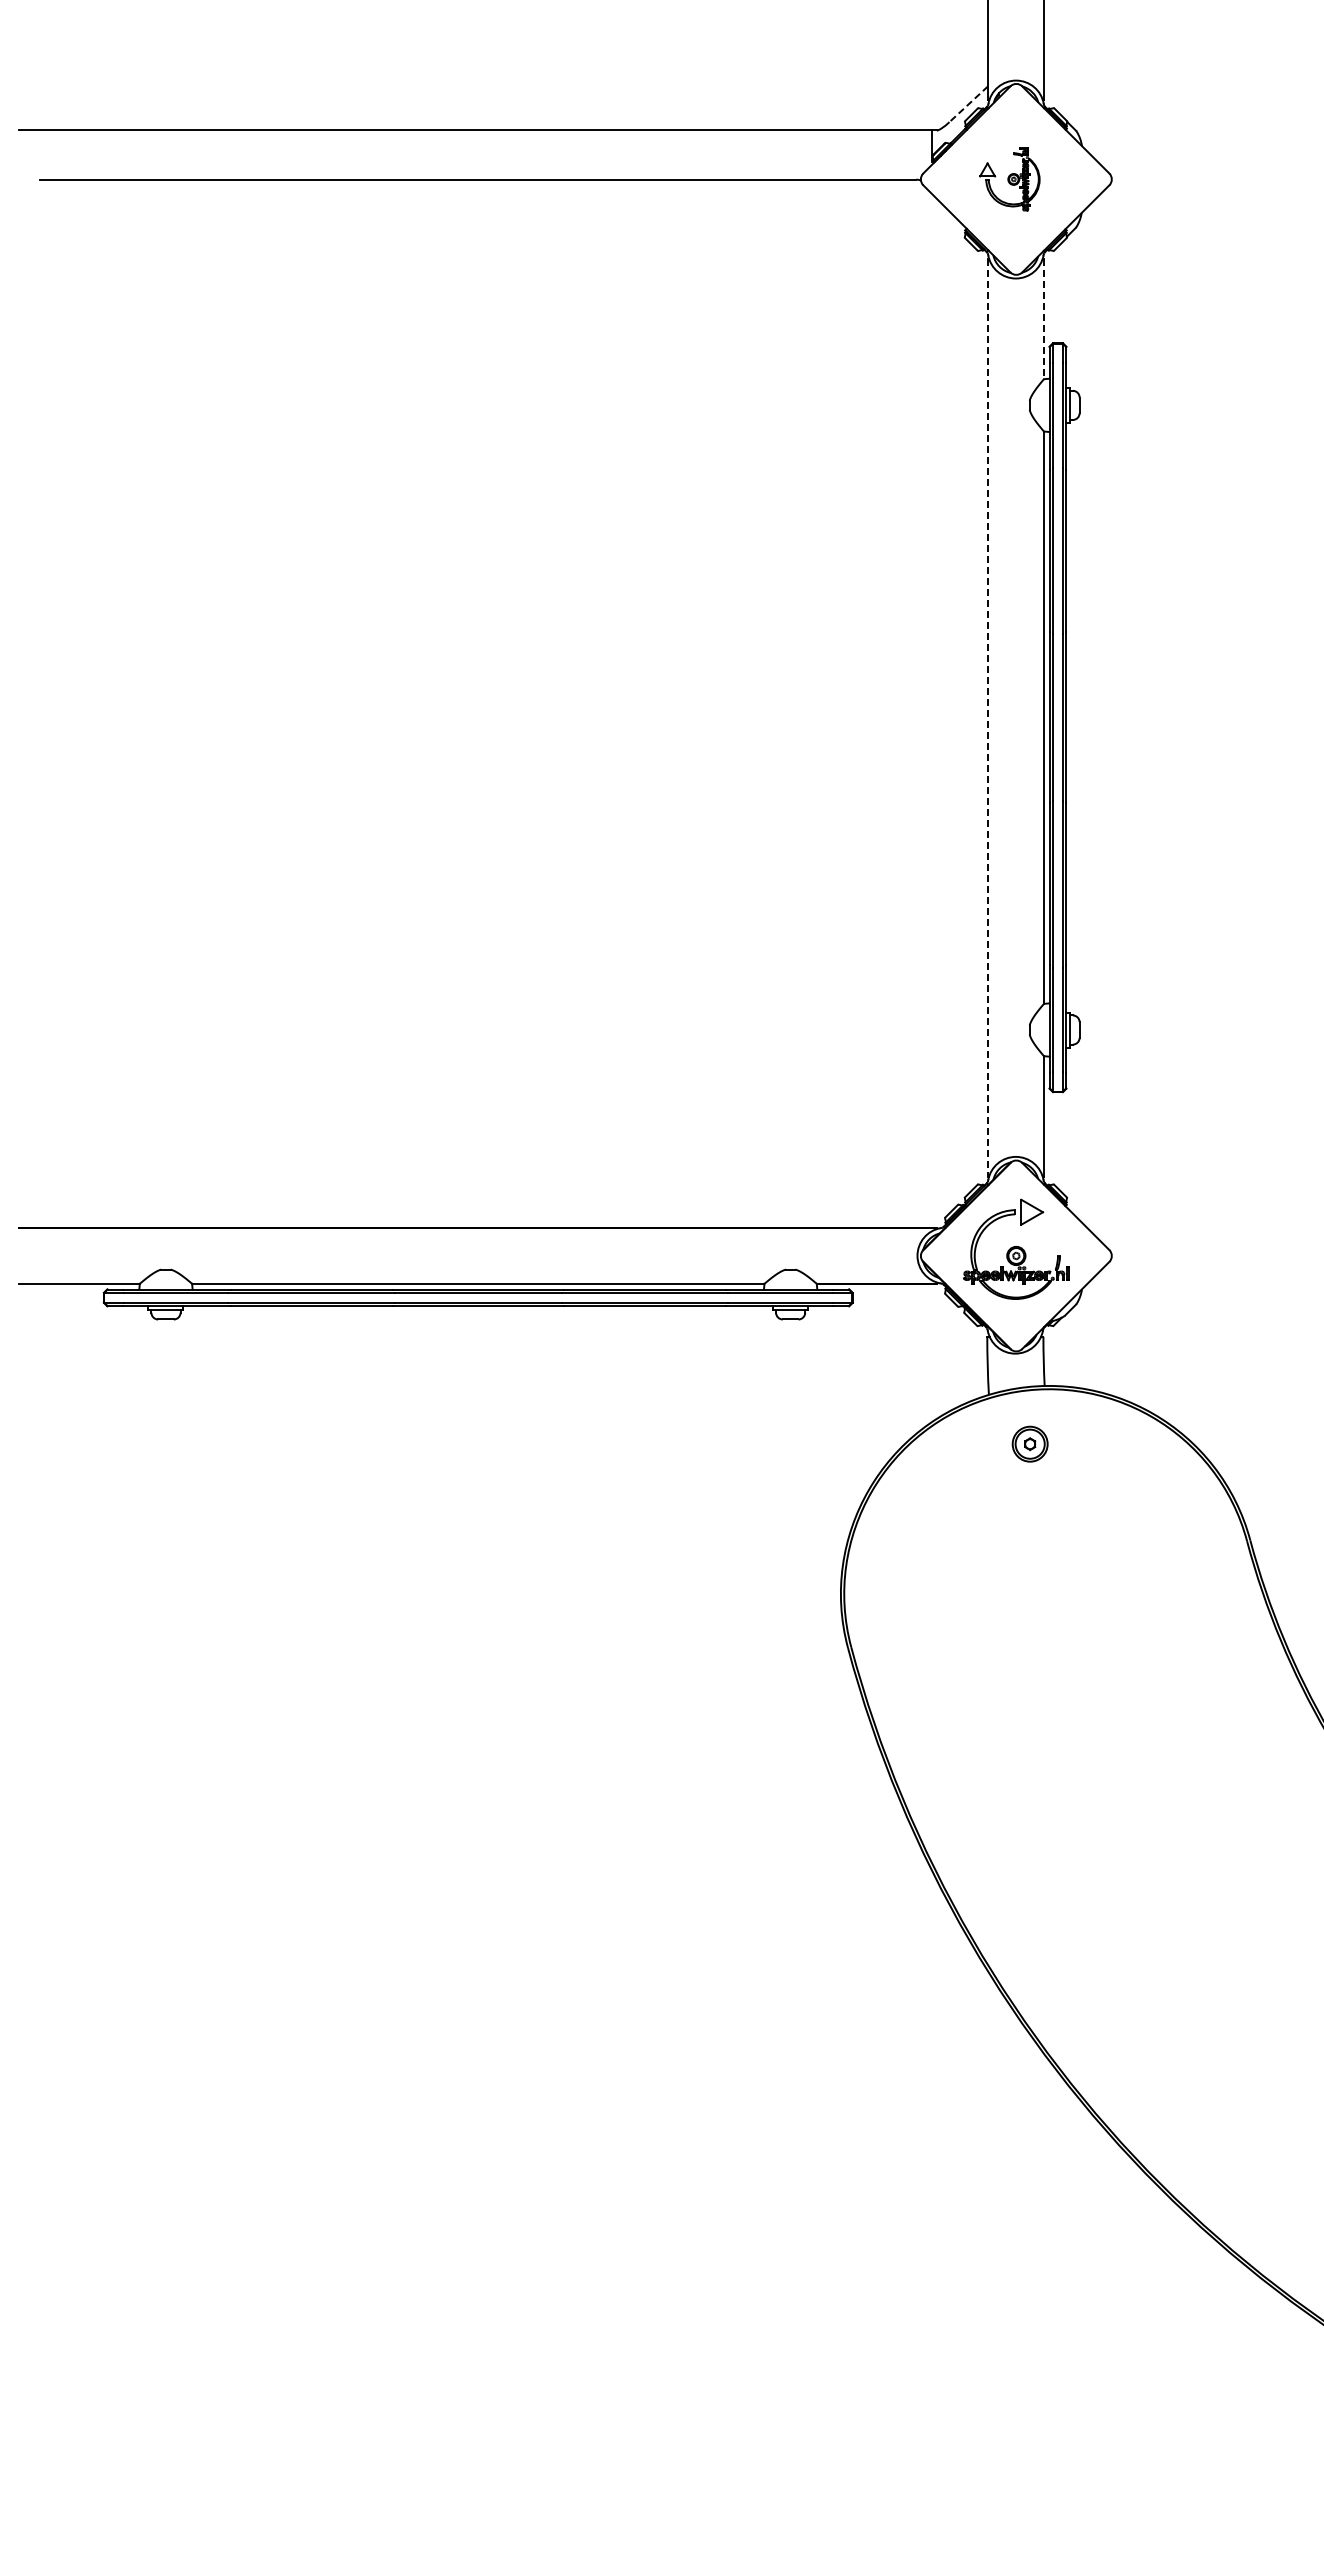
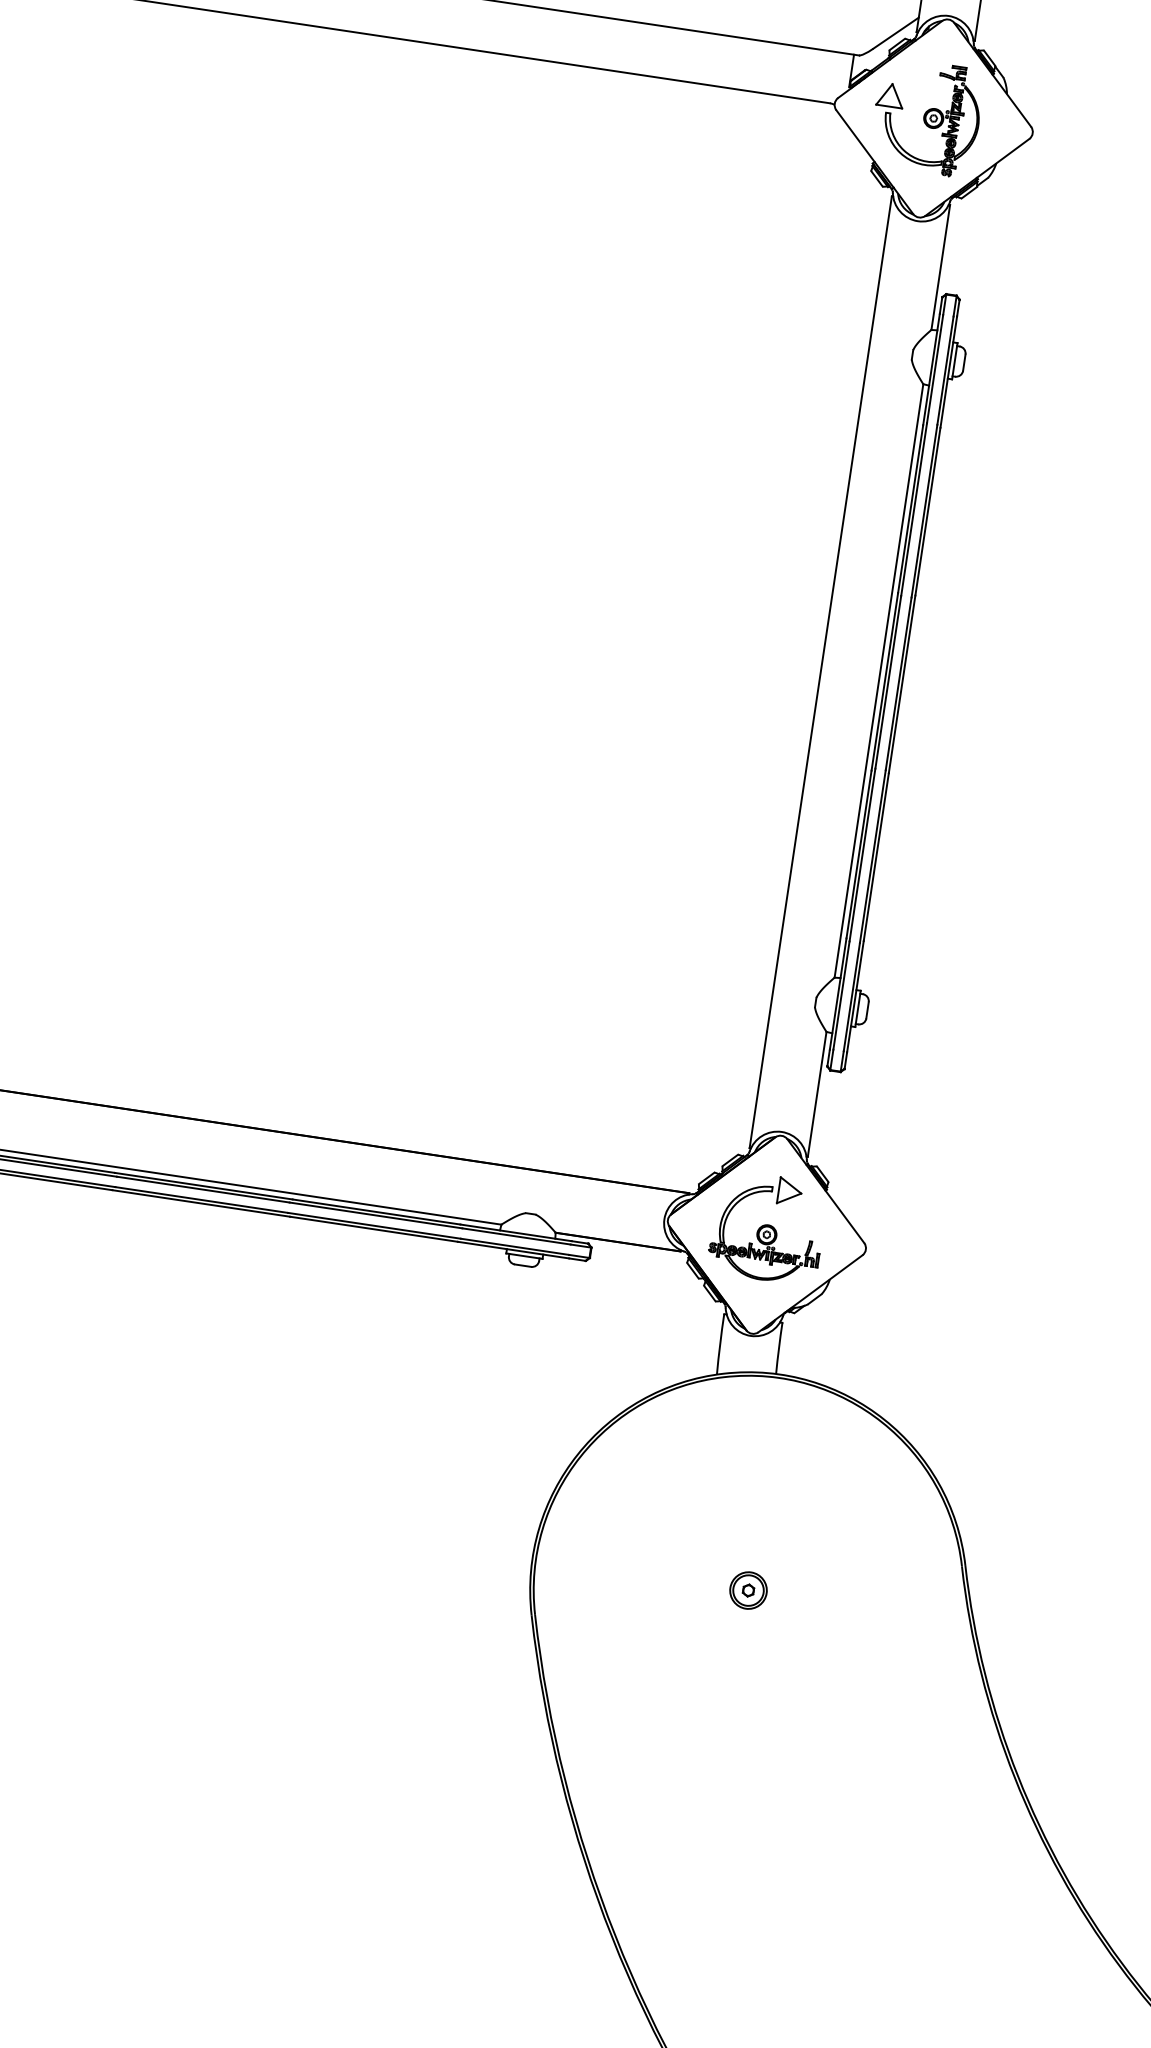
line: (968, 104) -> (895, 33), dashed -> solid
part: (1009, 179) -> (926, 117), size x1.67
line: (1043, 319) -> (940, 267), dashed -> solid
line: (987, 717) -> (820, 671), dashed -> solid
part: (1029, 1443) -> (747, 1589), moved

